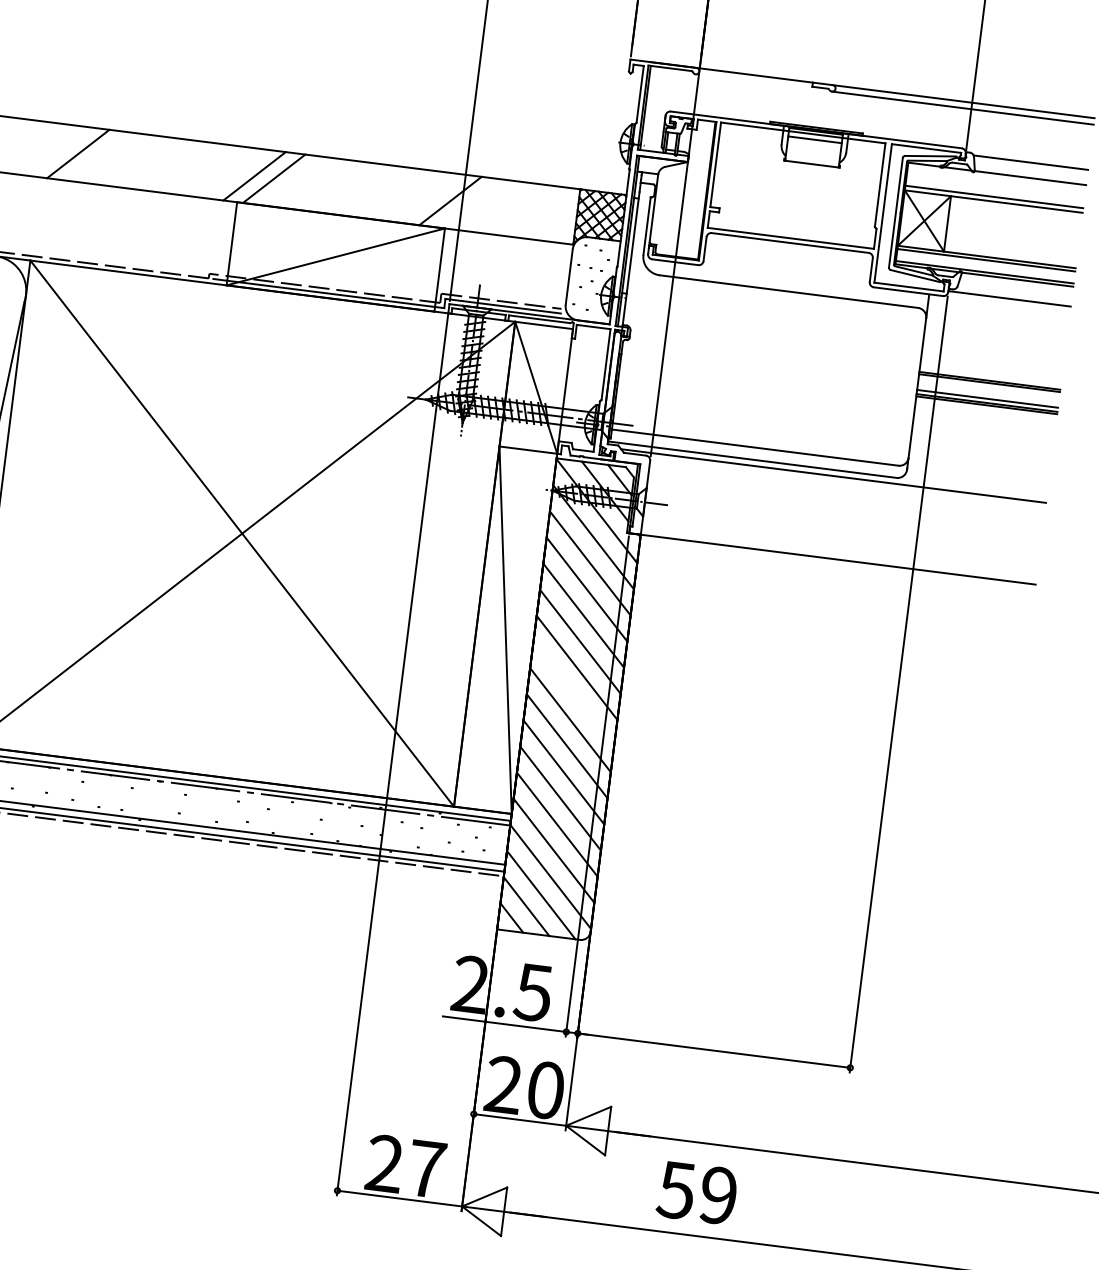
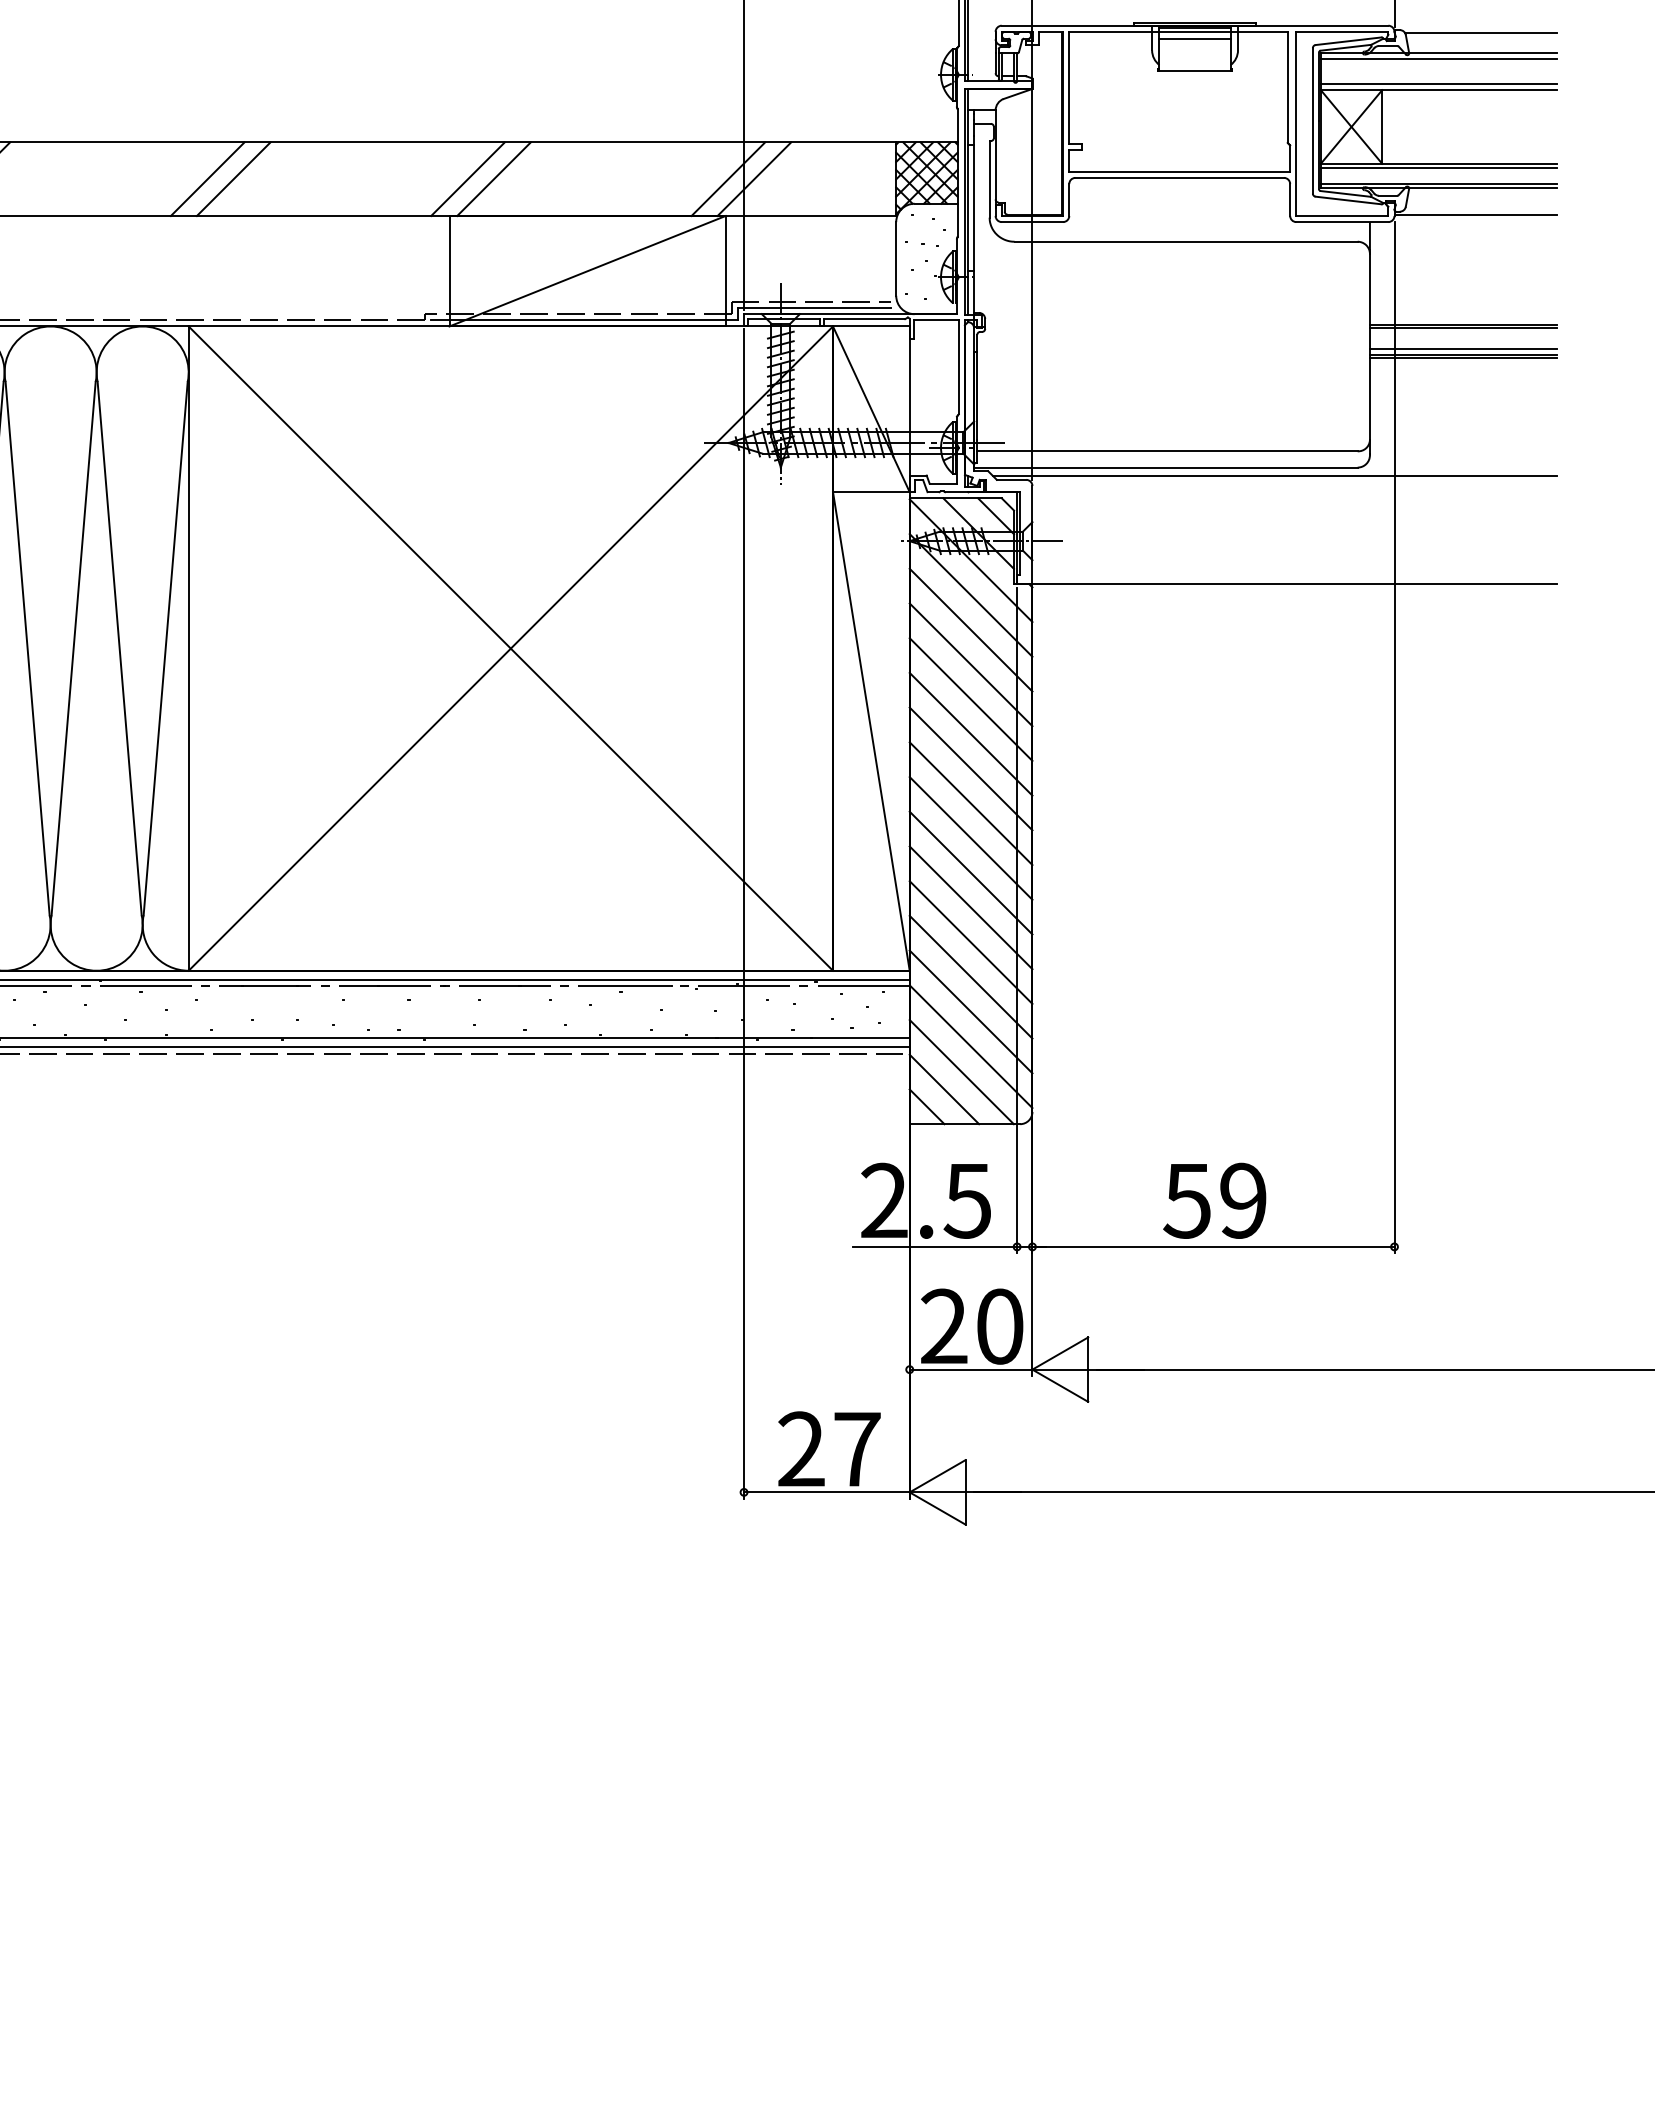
line: (58, 151) -> (207, 179), added
line: (996, 178) -> (1438, 59), added
line: (470, 203) -> (754, 179), added
line: (573, 693) -> (970, 803), added
text: (696, 1192) -> (1214, 1200), moved

